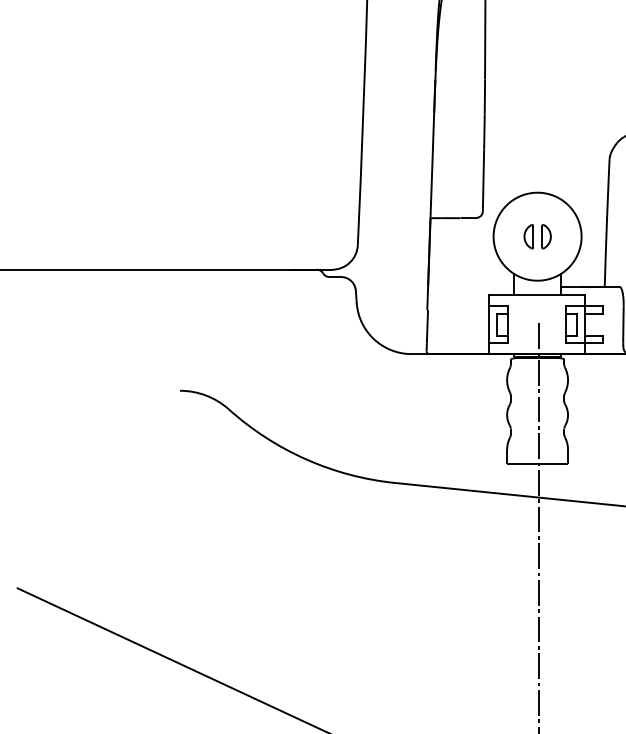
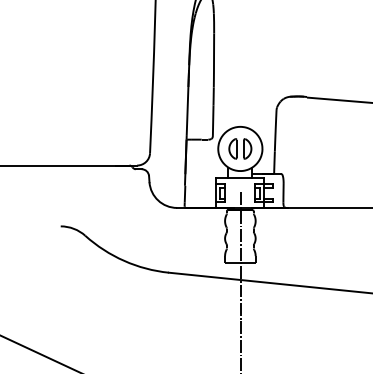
part: (537, 235) -> (240, 148), size x1.67

